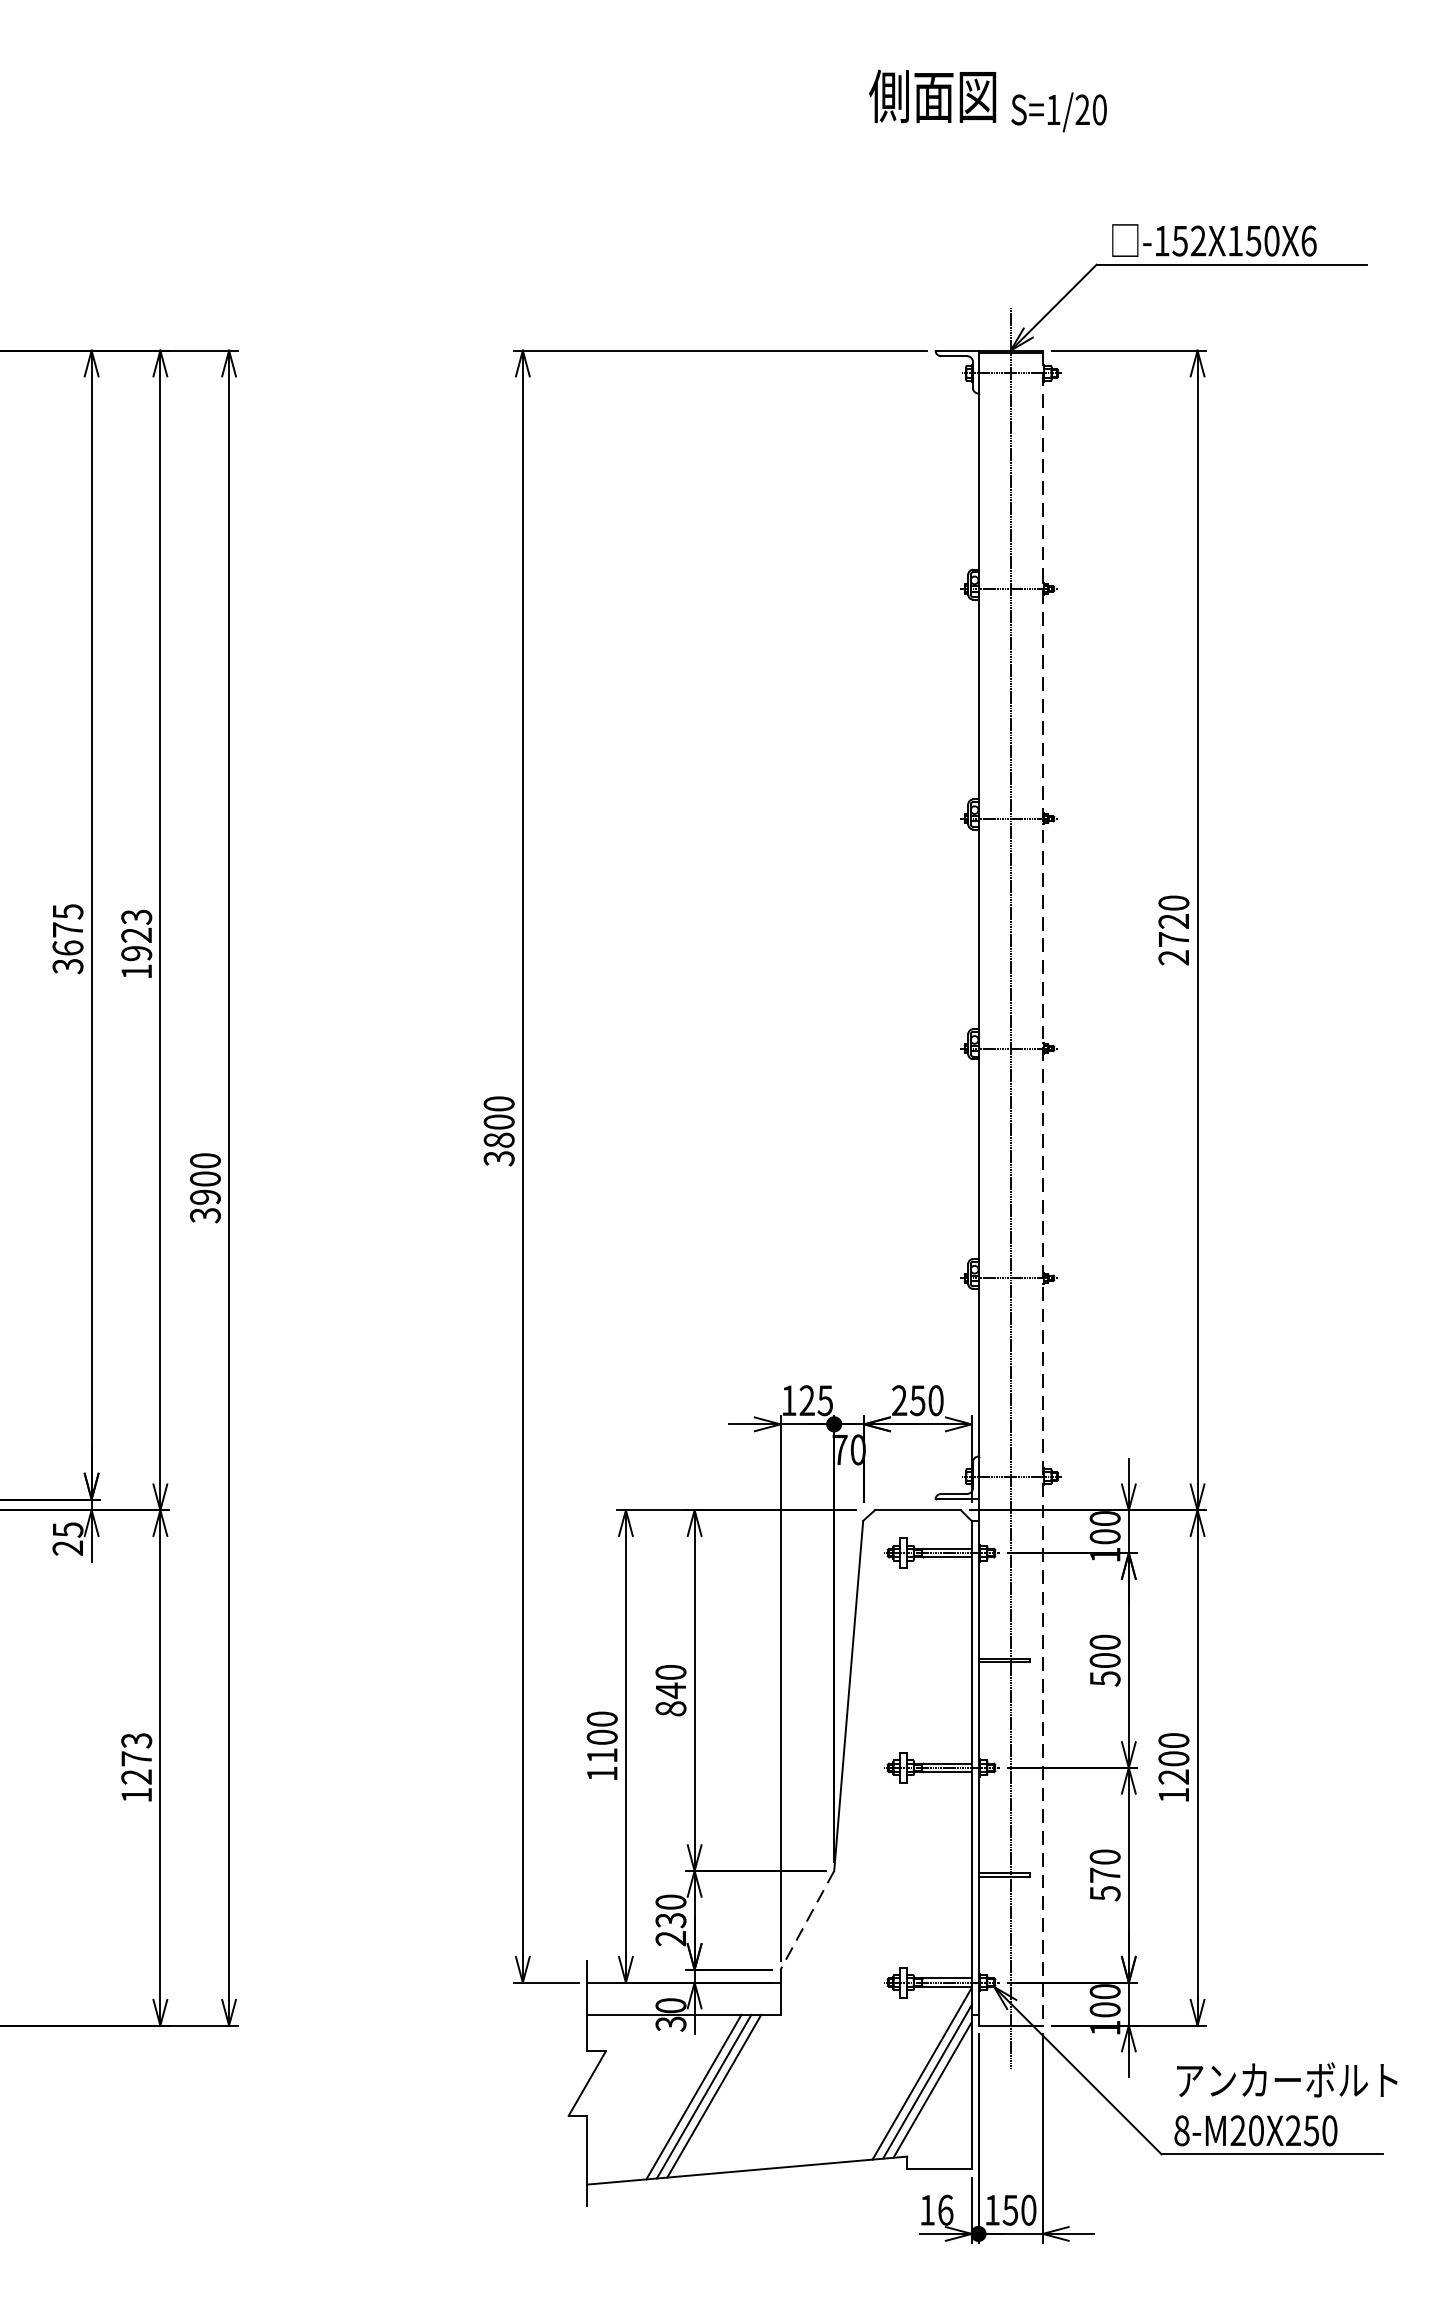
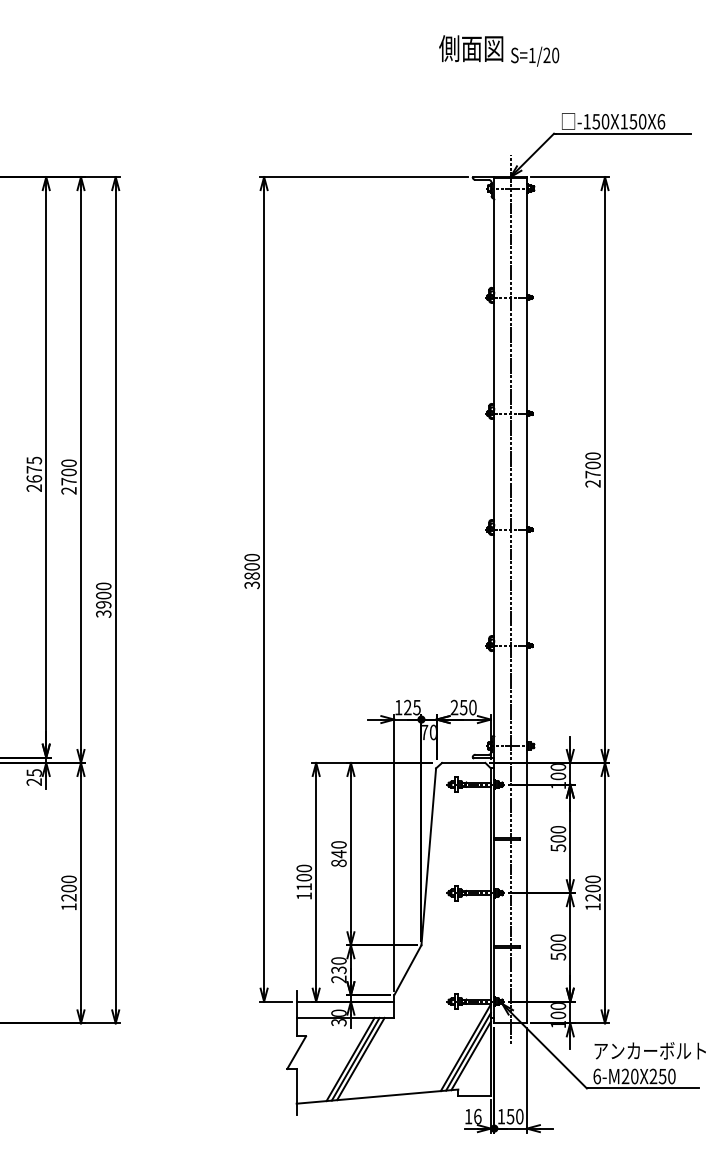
text: (1198, 240) -> (605, 121), -152X150X6 -> -150X150X6
text: (1172, 921) -> (592, 465), 2720 -> 2700
text: (135, 943) -> (68, 476), 1923 -> 2700
text: (68, 965) -> (34, 487), 3675 -> 2675
line: (1042, 1188) -> (526, 600), dashed -> solid
text: (135, 1748) -> (68, 883), 1273 -> 1200
text: (1105, 1875) -> (558, 947), 570 -> 500
line: (806, 1920) -> (407, 970), dashed -> solid
text: (1180, 2130) -> (596, 1076), 8-M20X250 -> 6-M20X250

